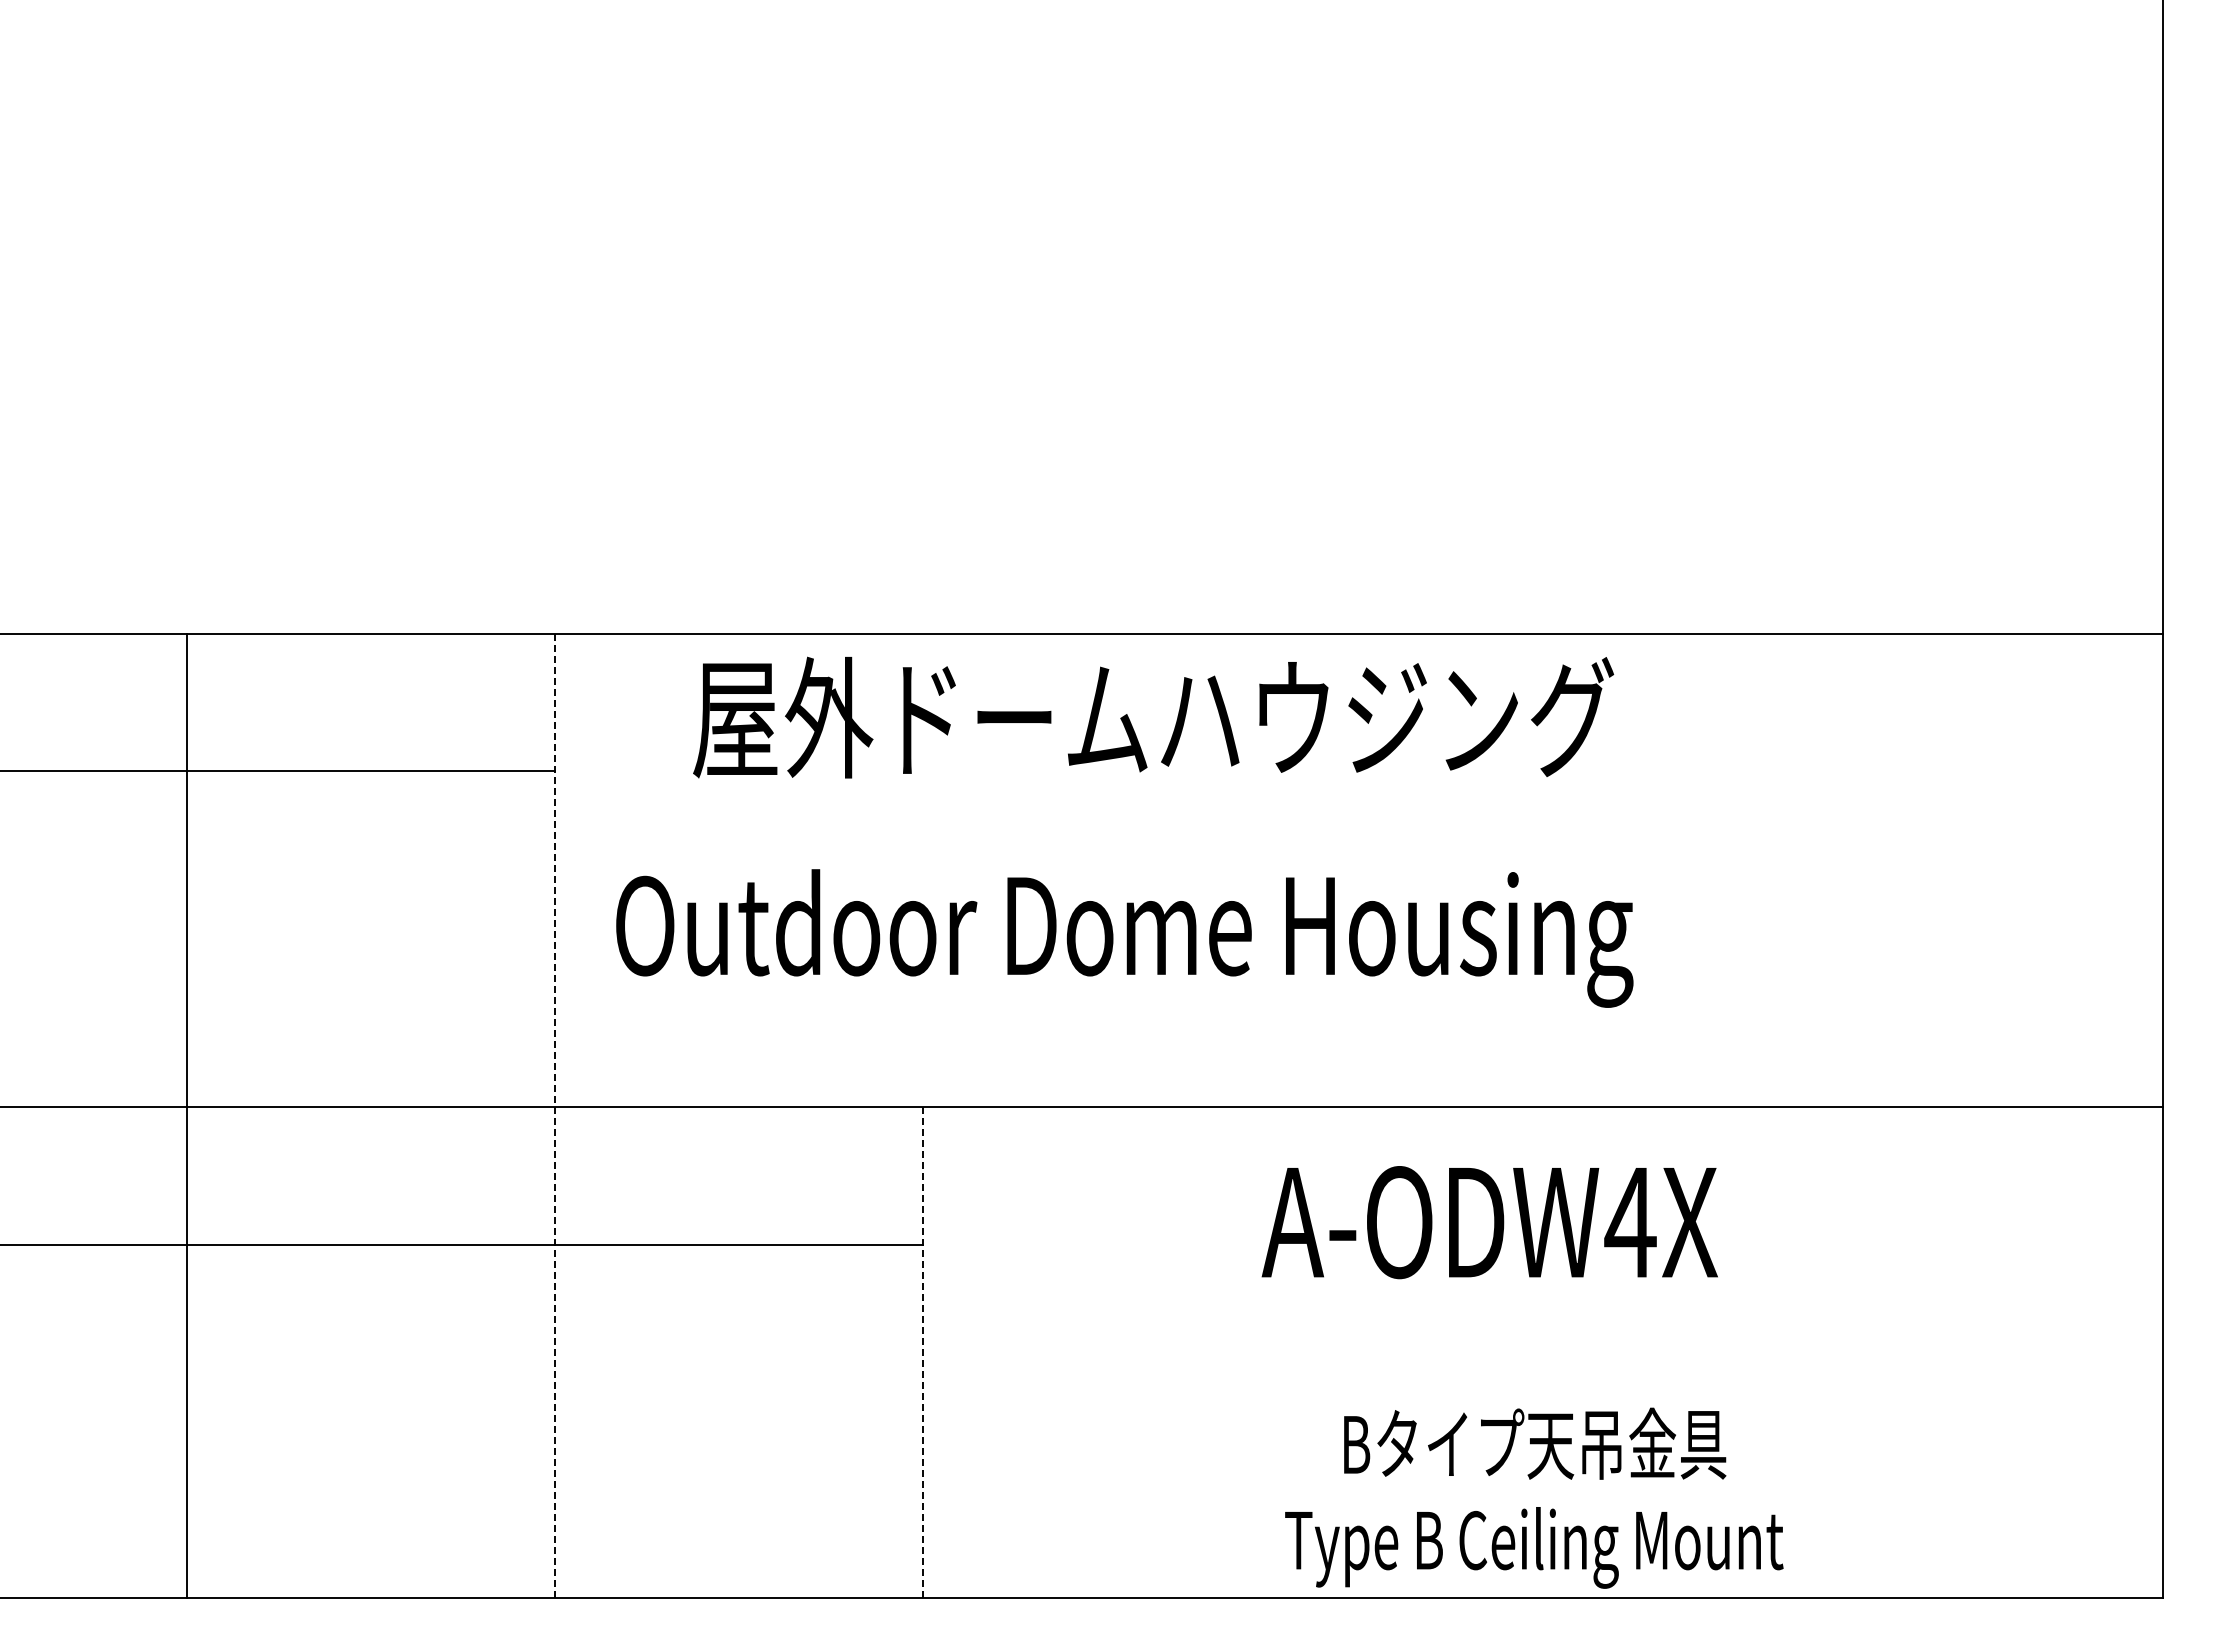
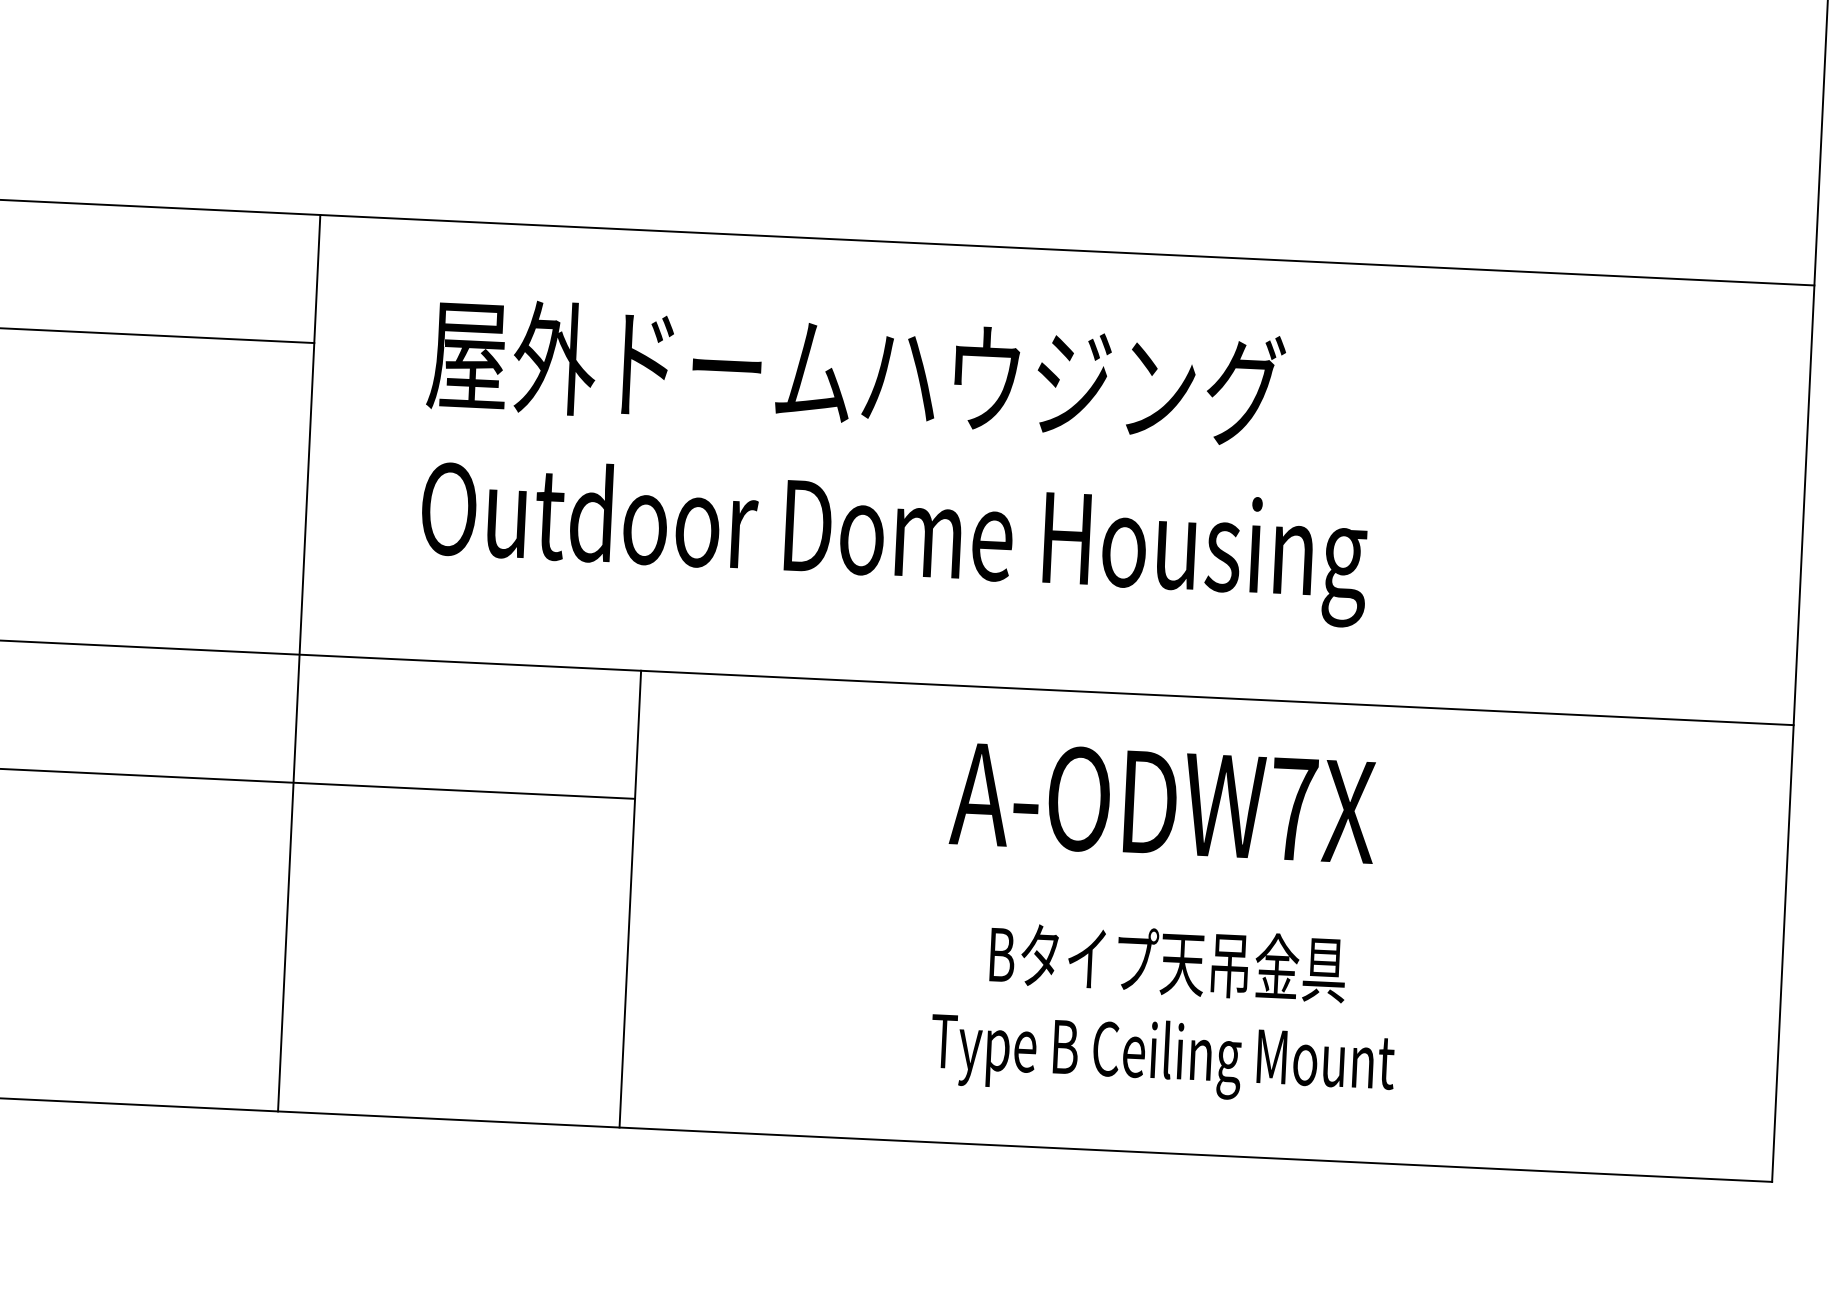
text: (1153, 717) -> (856, 372), moved
text: (1124, 938) -> (893, 541), moved
line: (554, 1116) -> (298, 663), dashed -> solid
text: (1630, 1222) -> (1293, 809), A-ODW4X -> A-ODW7X
line: (922, 1352) -> (630, 899), dashed -> solid
text: (1534, 1497) -> (1165, 1011), moved

